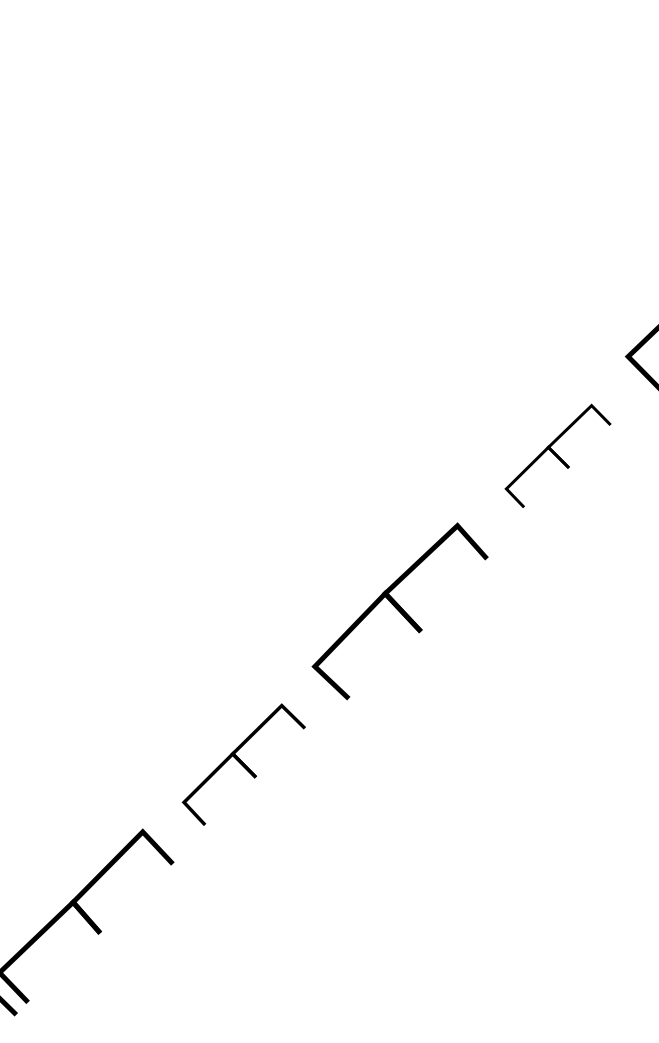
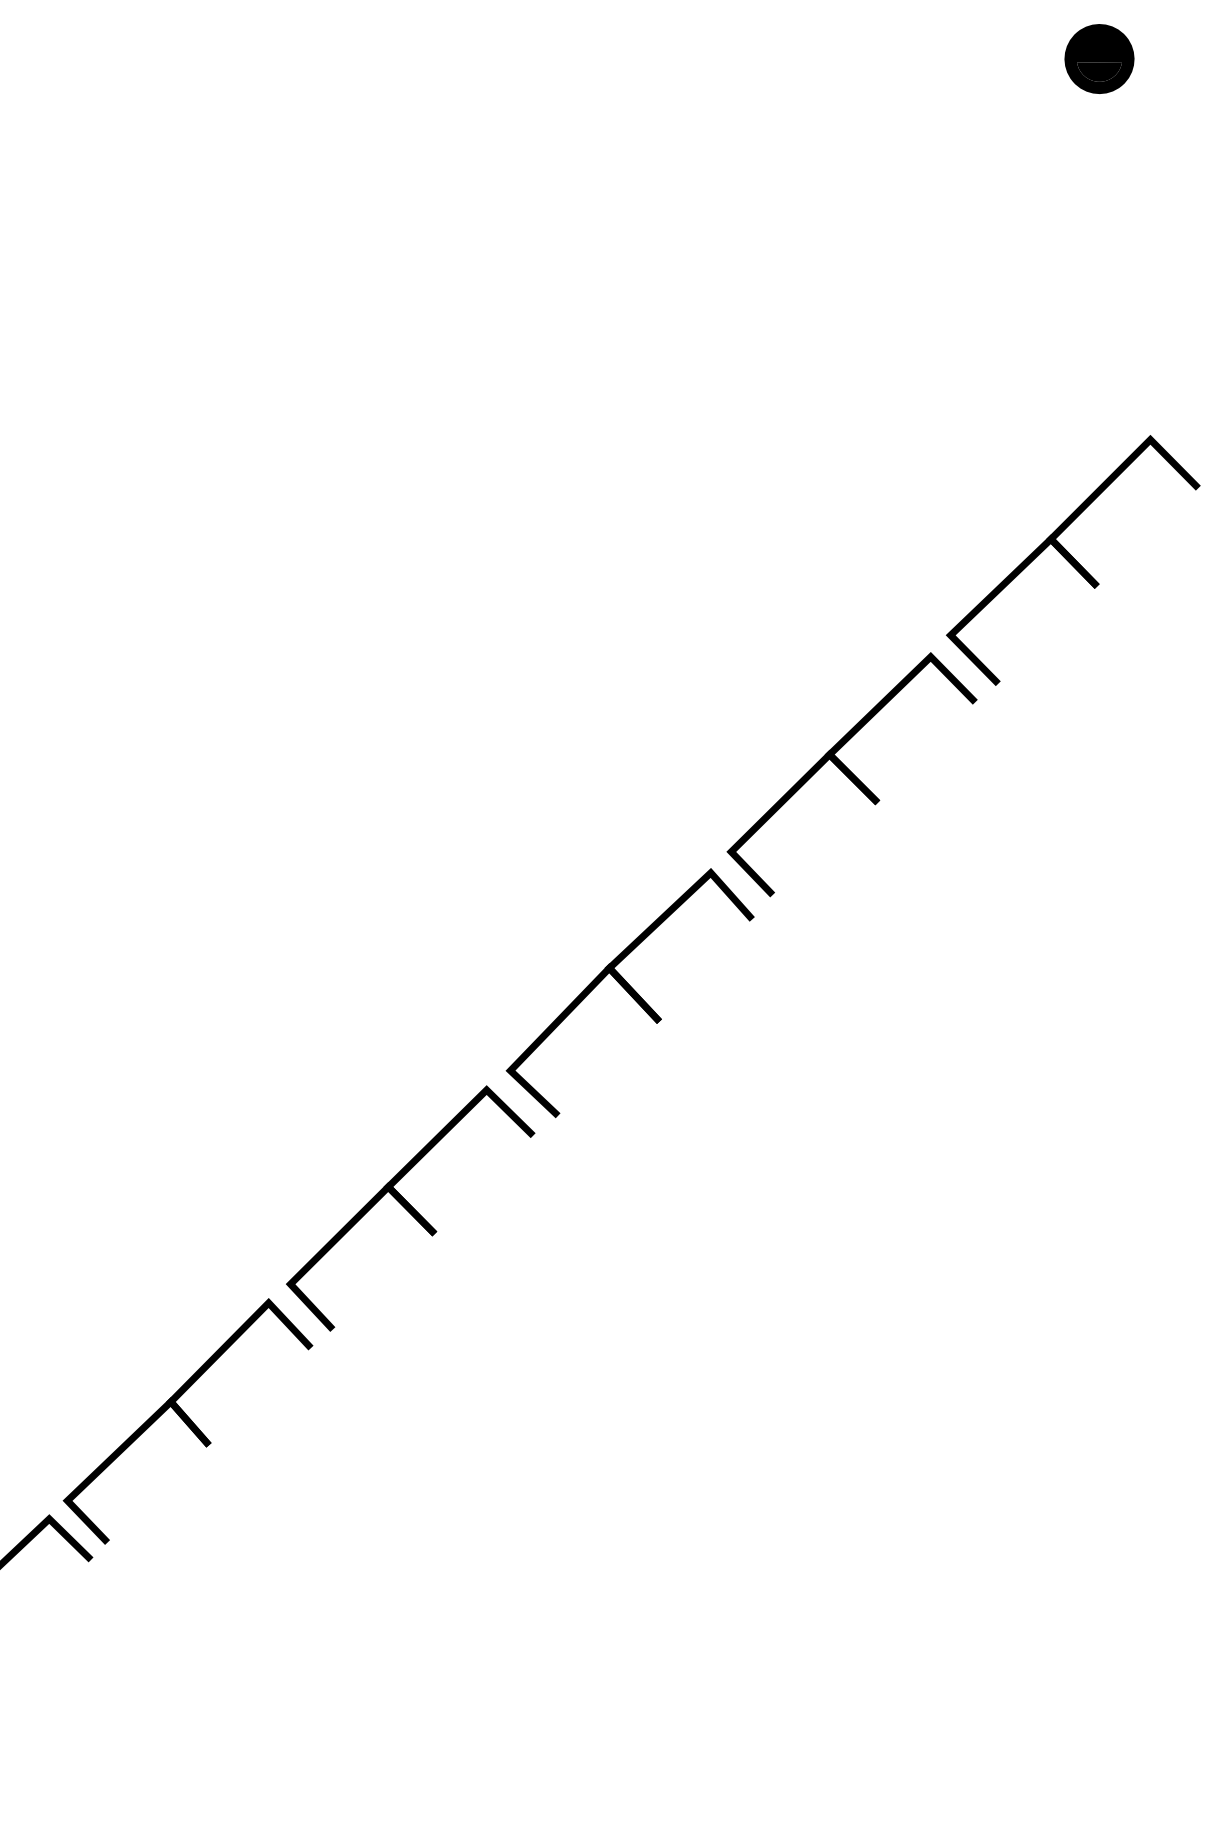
part: (557, 455) -> (851, 774), size x1.67
part: (243, 764) -> (410, 1208), size x1.43

